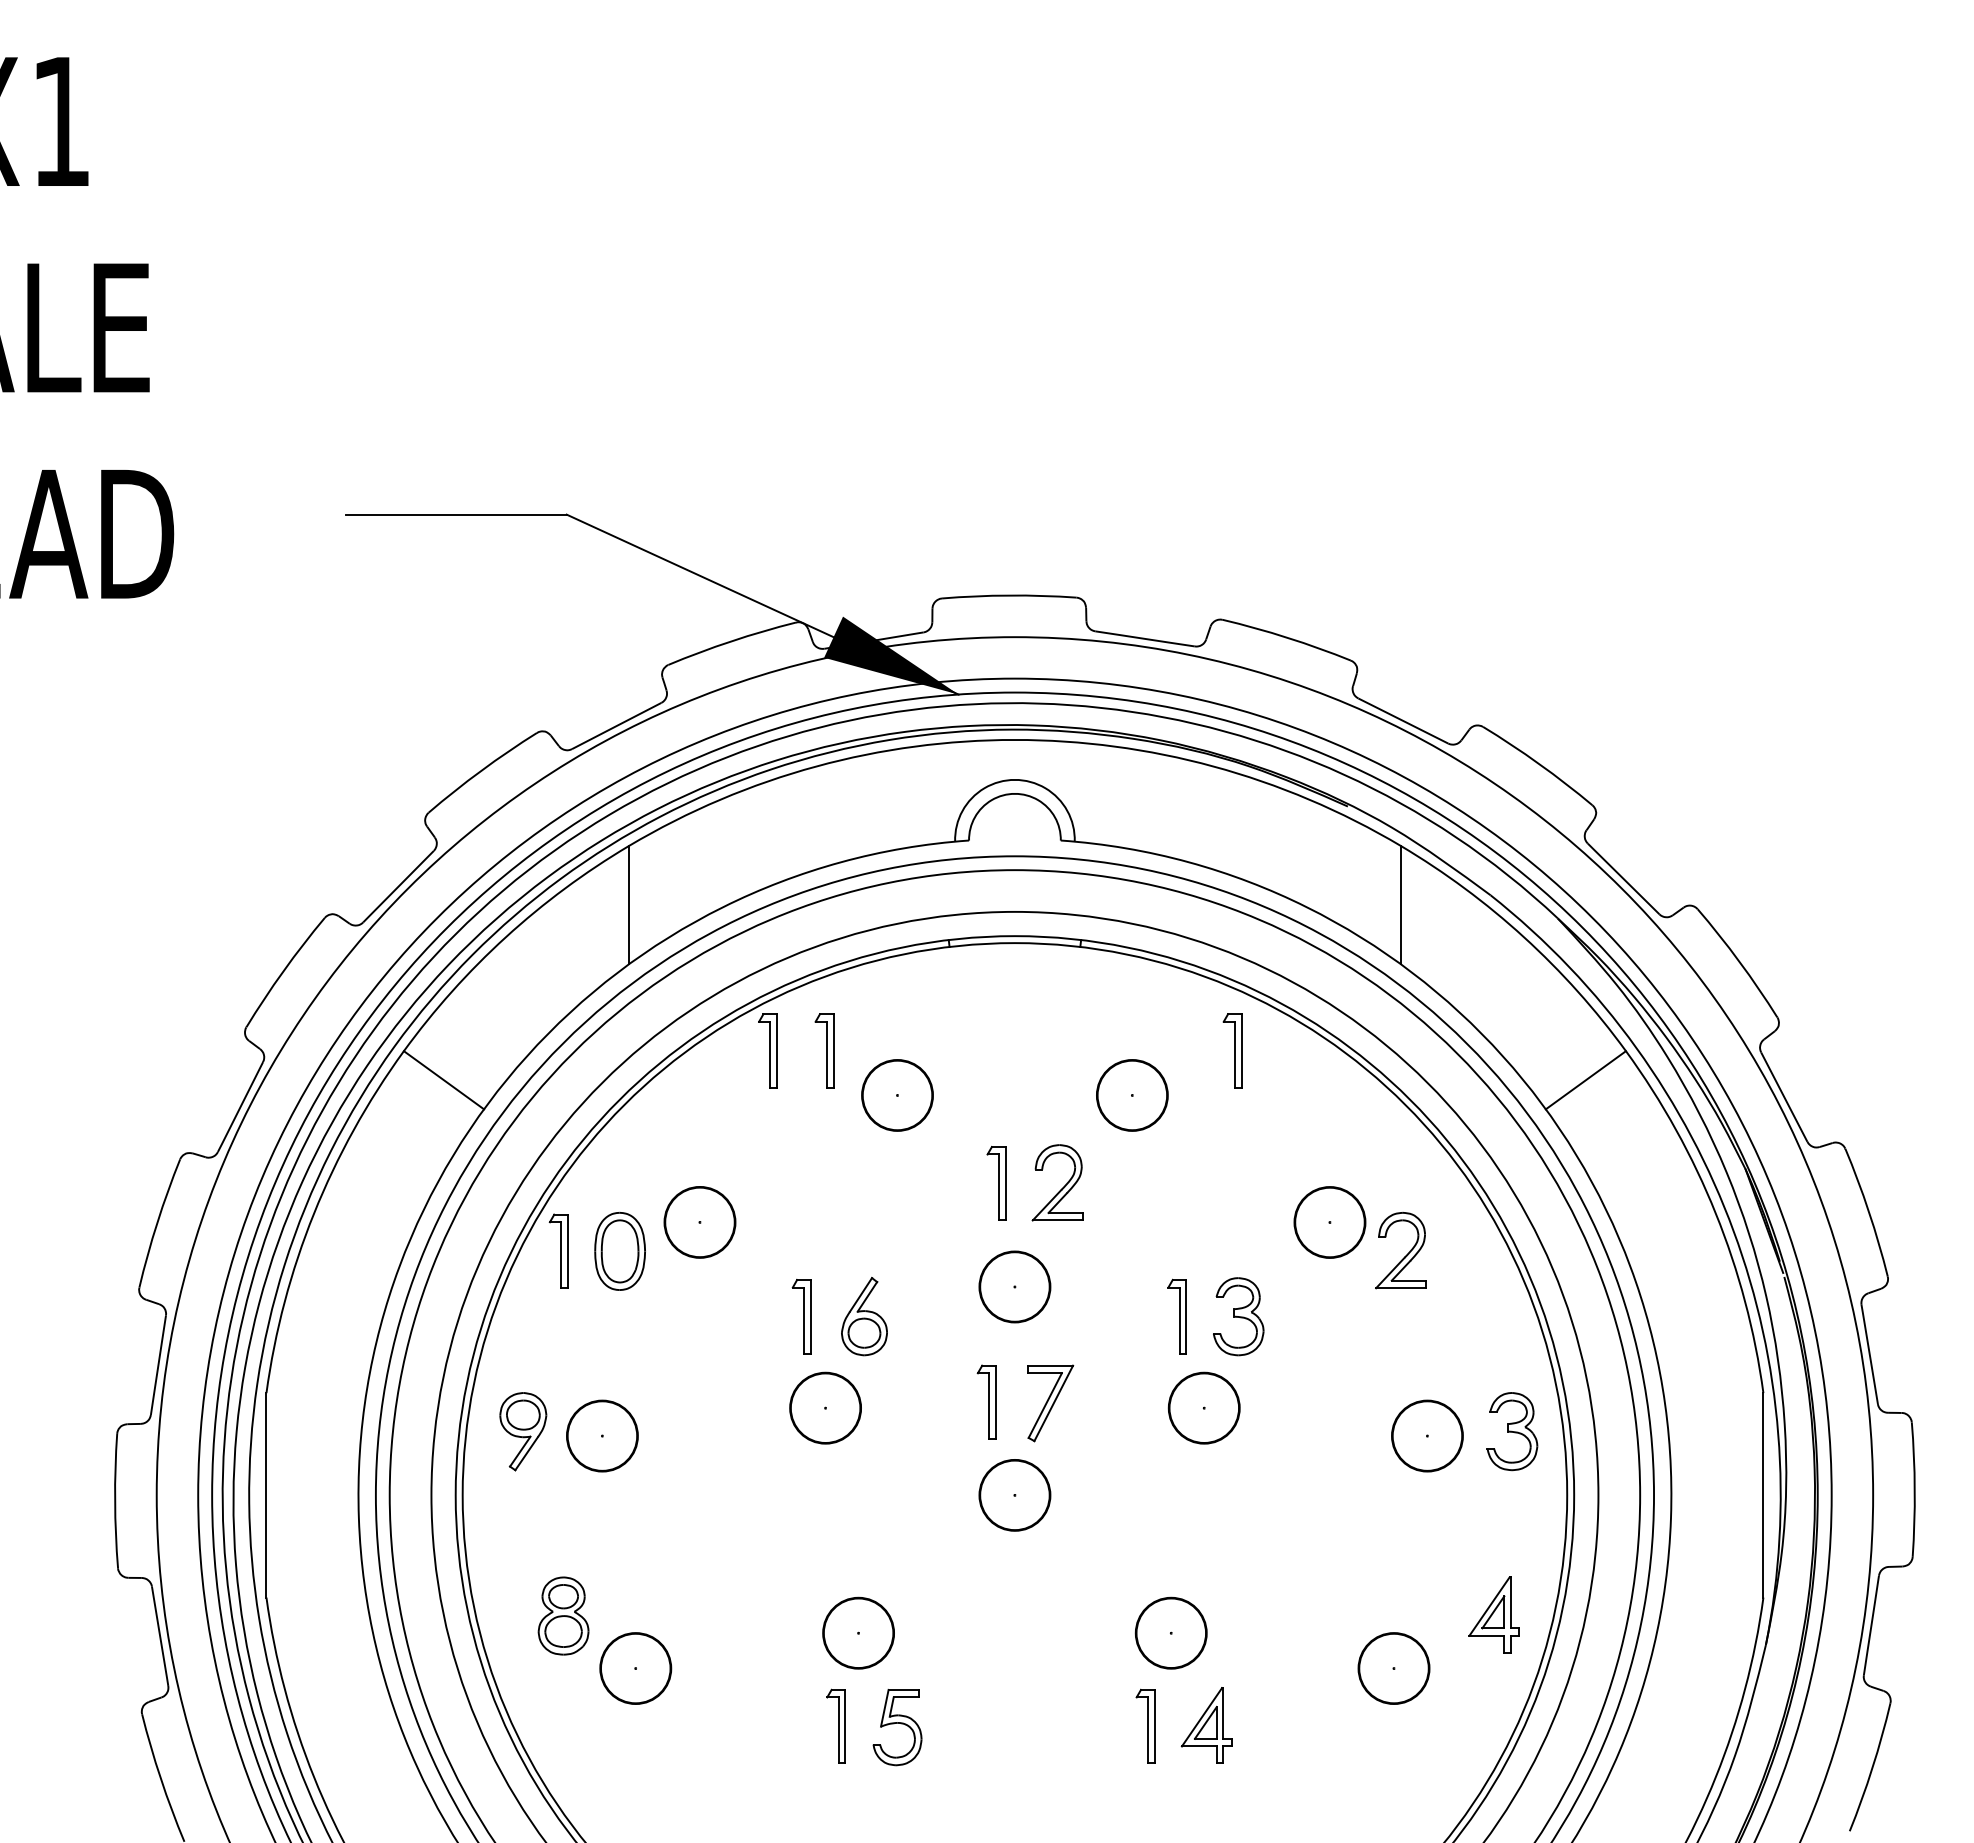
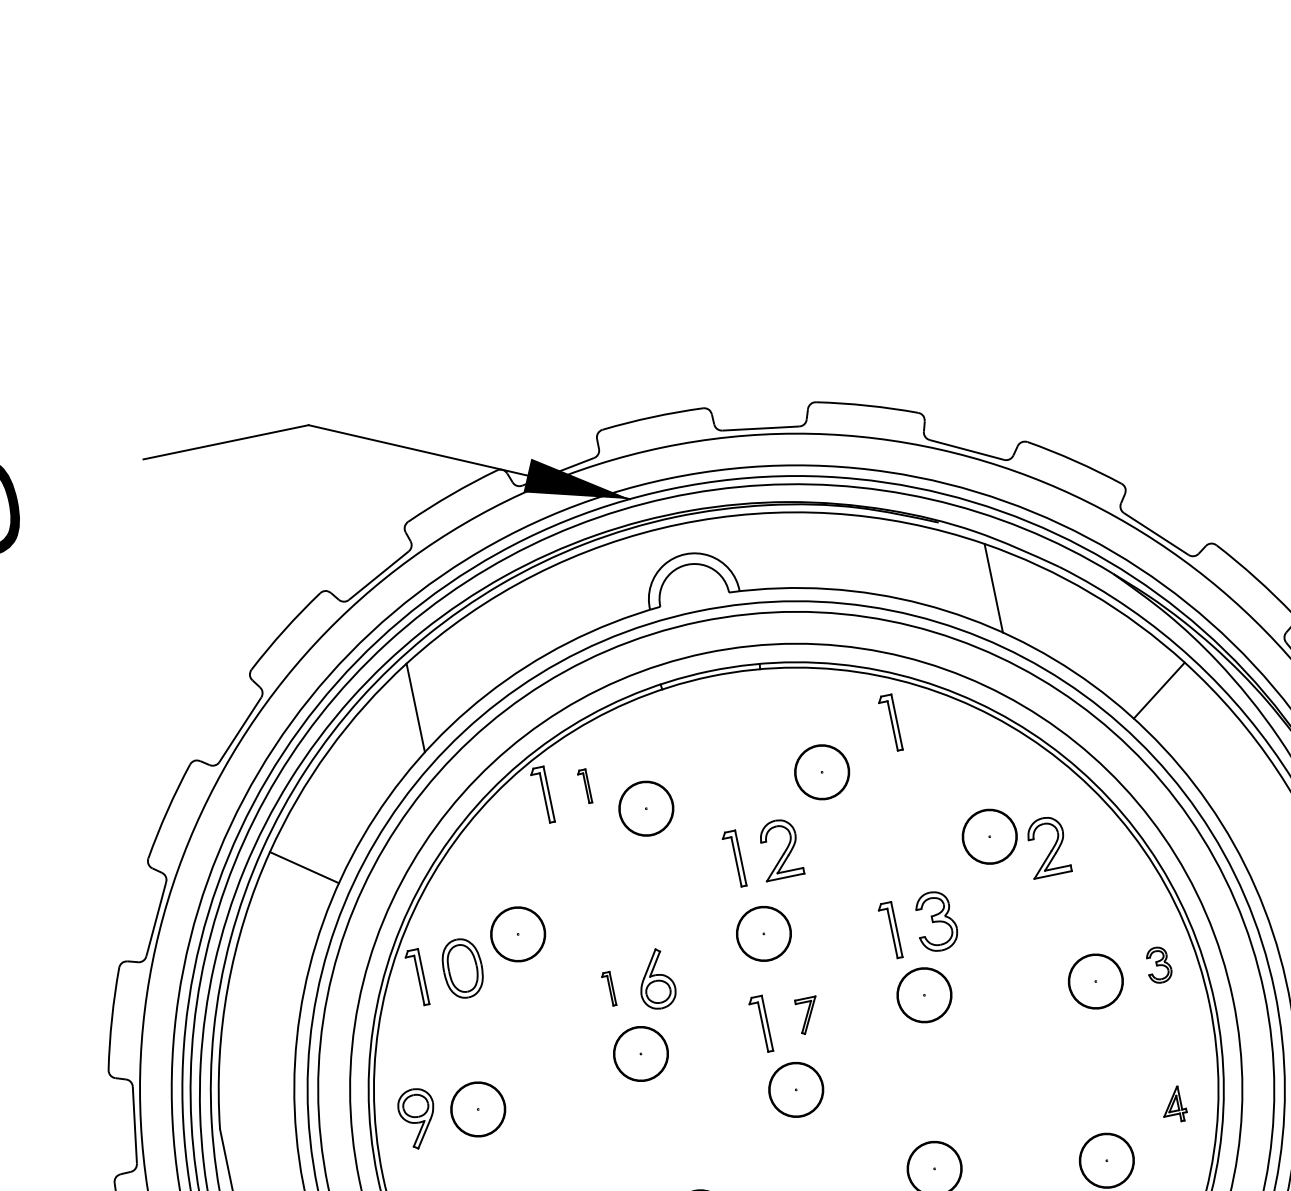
part: (824, 1050) -> (584, 786), size x0.6
part: (801, 1316) -> (608, 989), size x0.6
part: (1050, 1403) -> (808, 1015), size x0.6
part: (1512, 1431) -> (1158, 964), size x0.6
part: (1493, 1614) -> (1172, 1104), size x0.6

